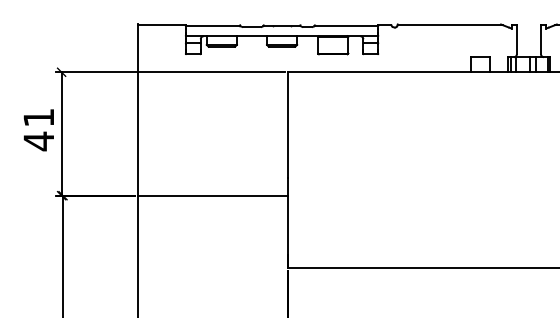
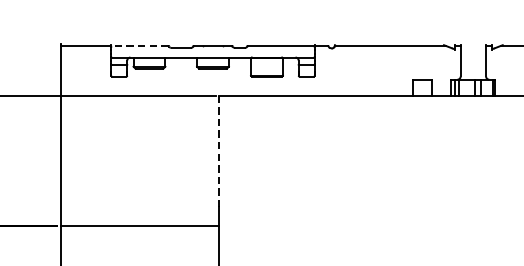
line: (213, 25) -> (140, 46), solid -> dashed
line: (288, 124) -> (219, 150), solid -> dashed

